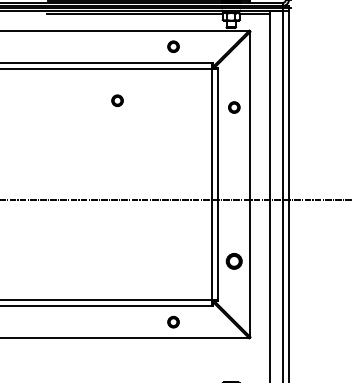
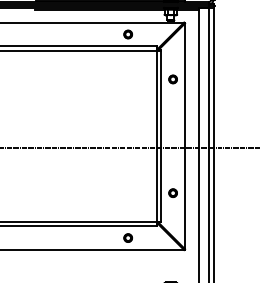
part: (117, 100) -> (86, 74), removed
part: (234, 261) -> (173, 193), size x0.71

